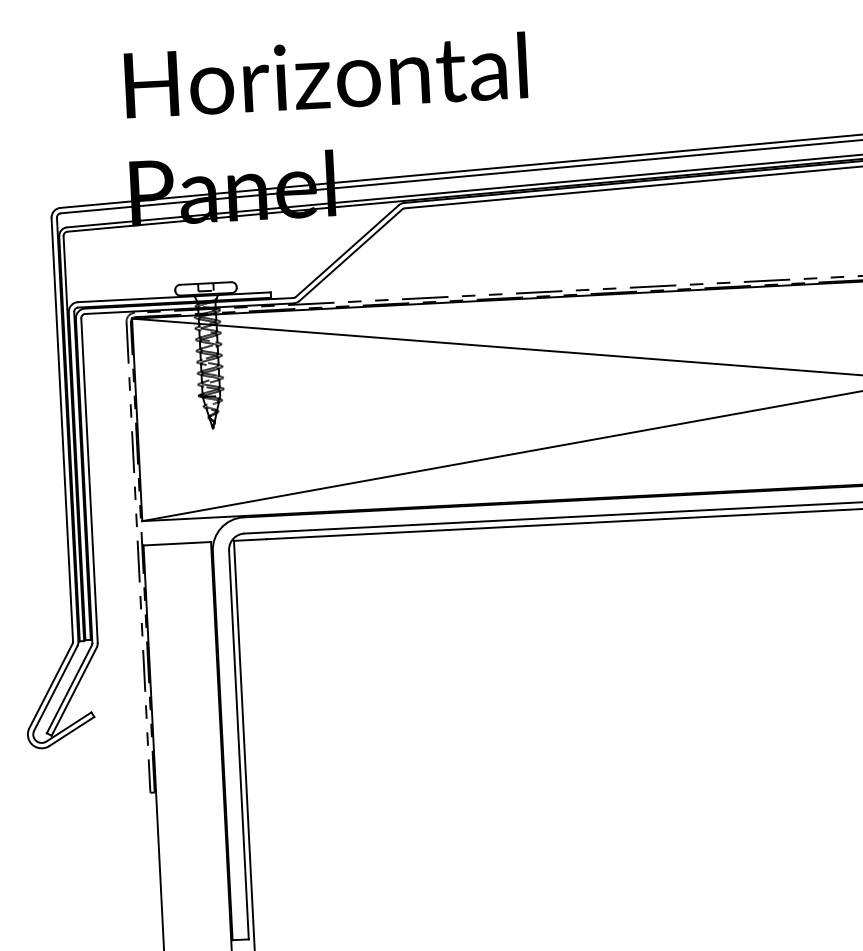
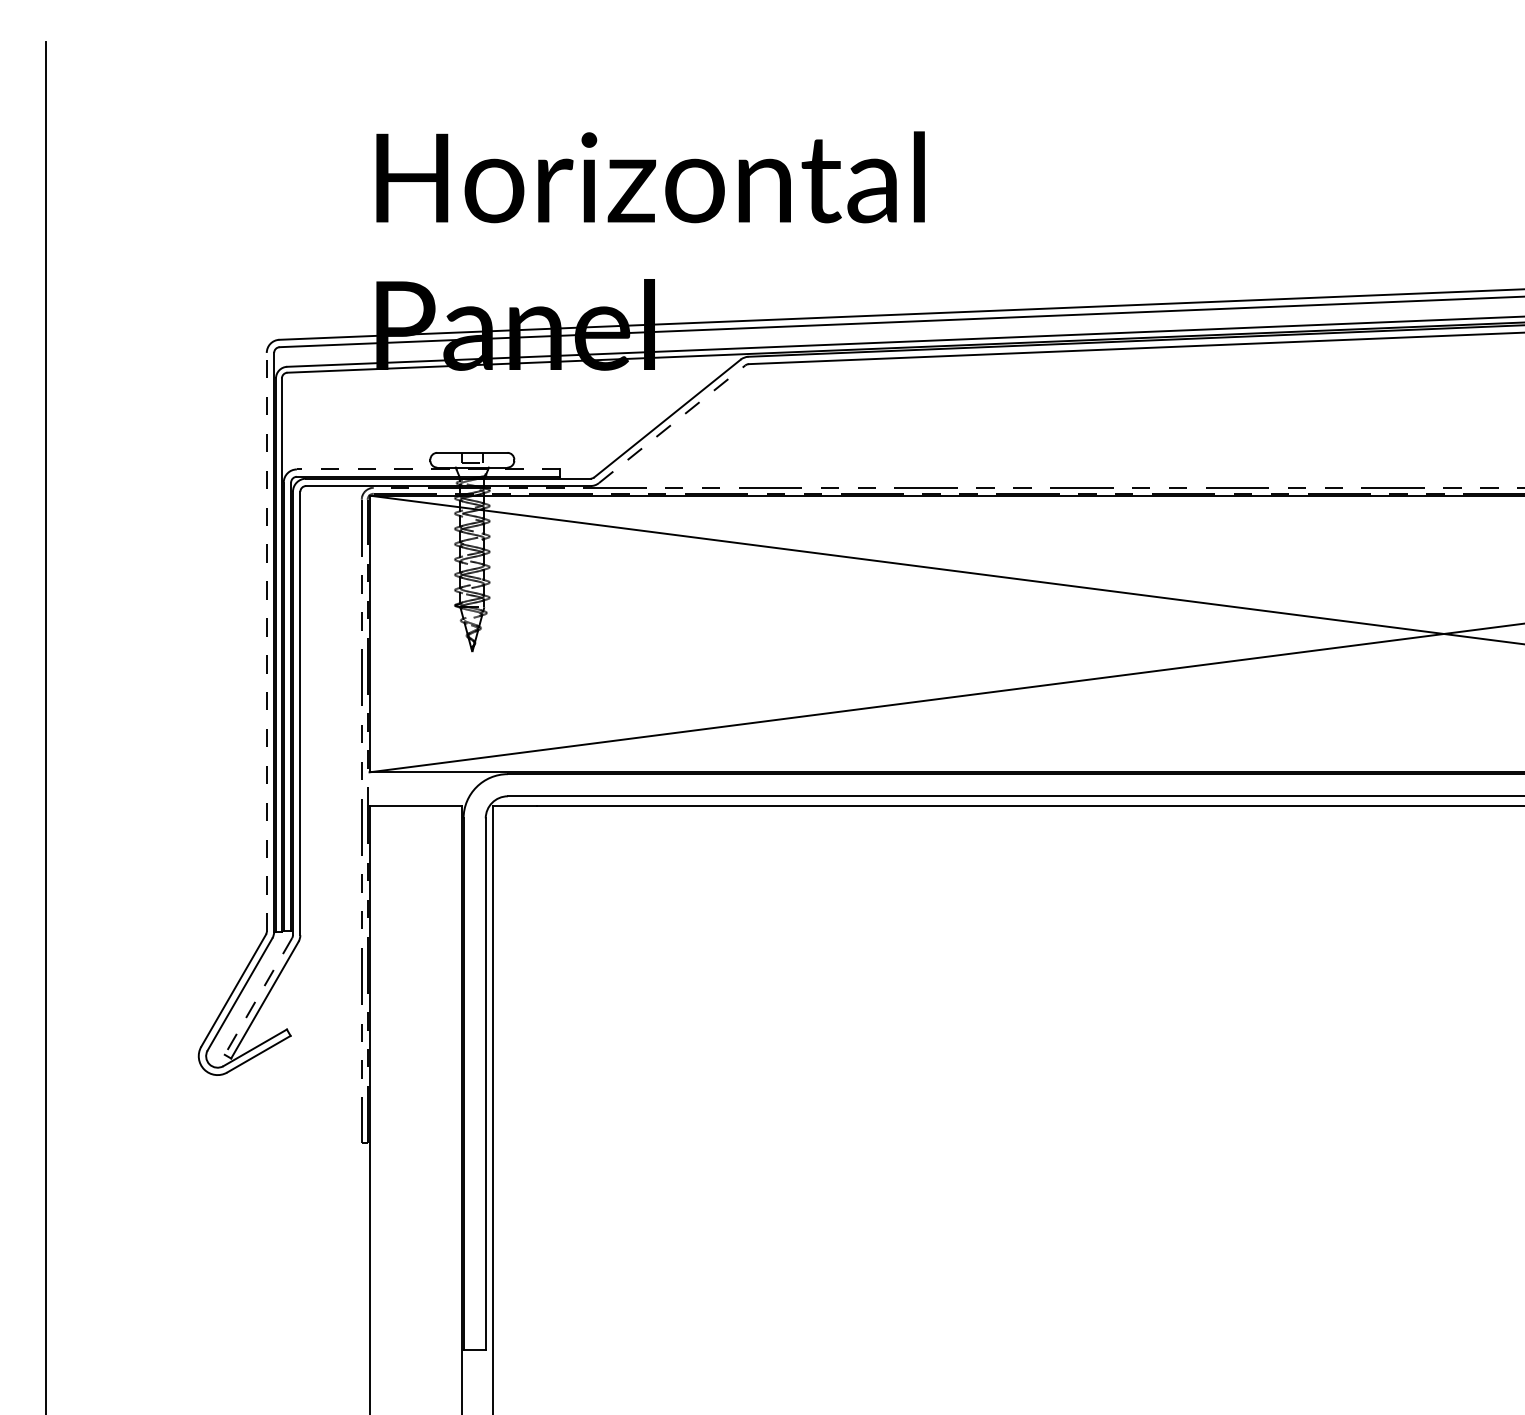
line: (351, 255) -> (672, 424), solid -> dashed
line: (174, 297) -> (428, 469), solid -> dashed
line: (62, 429) -> (266, 641), solid -> dashed
line: (69, 689) -> (258, 996), solid -> dashed

